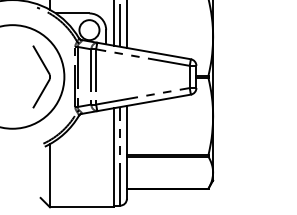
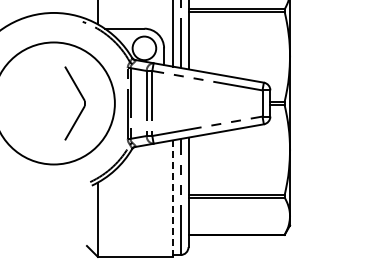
part: (47, 71) -> (81, 97), moved
line: (113, 157) -> (172, 198), solid -> dashed

